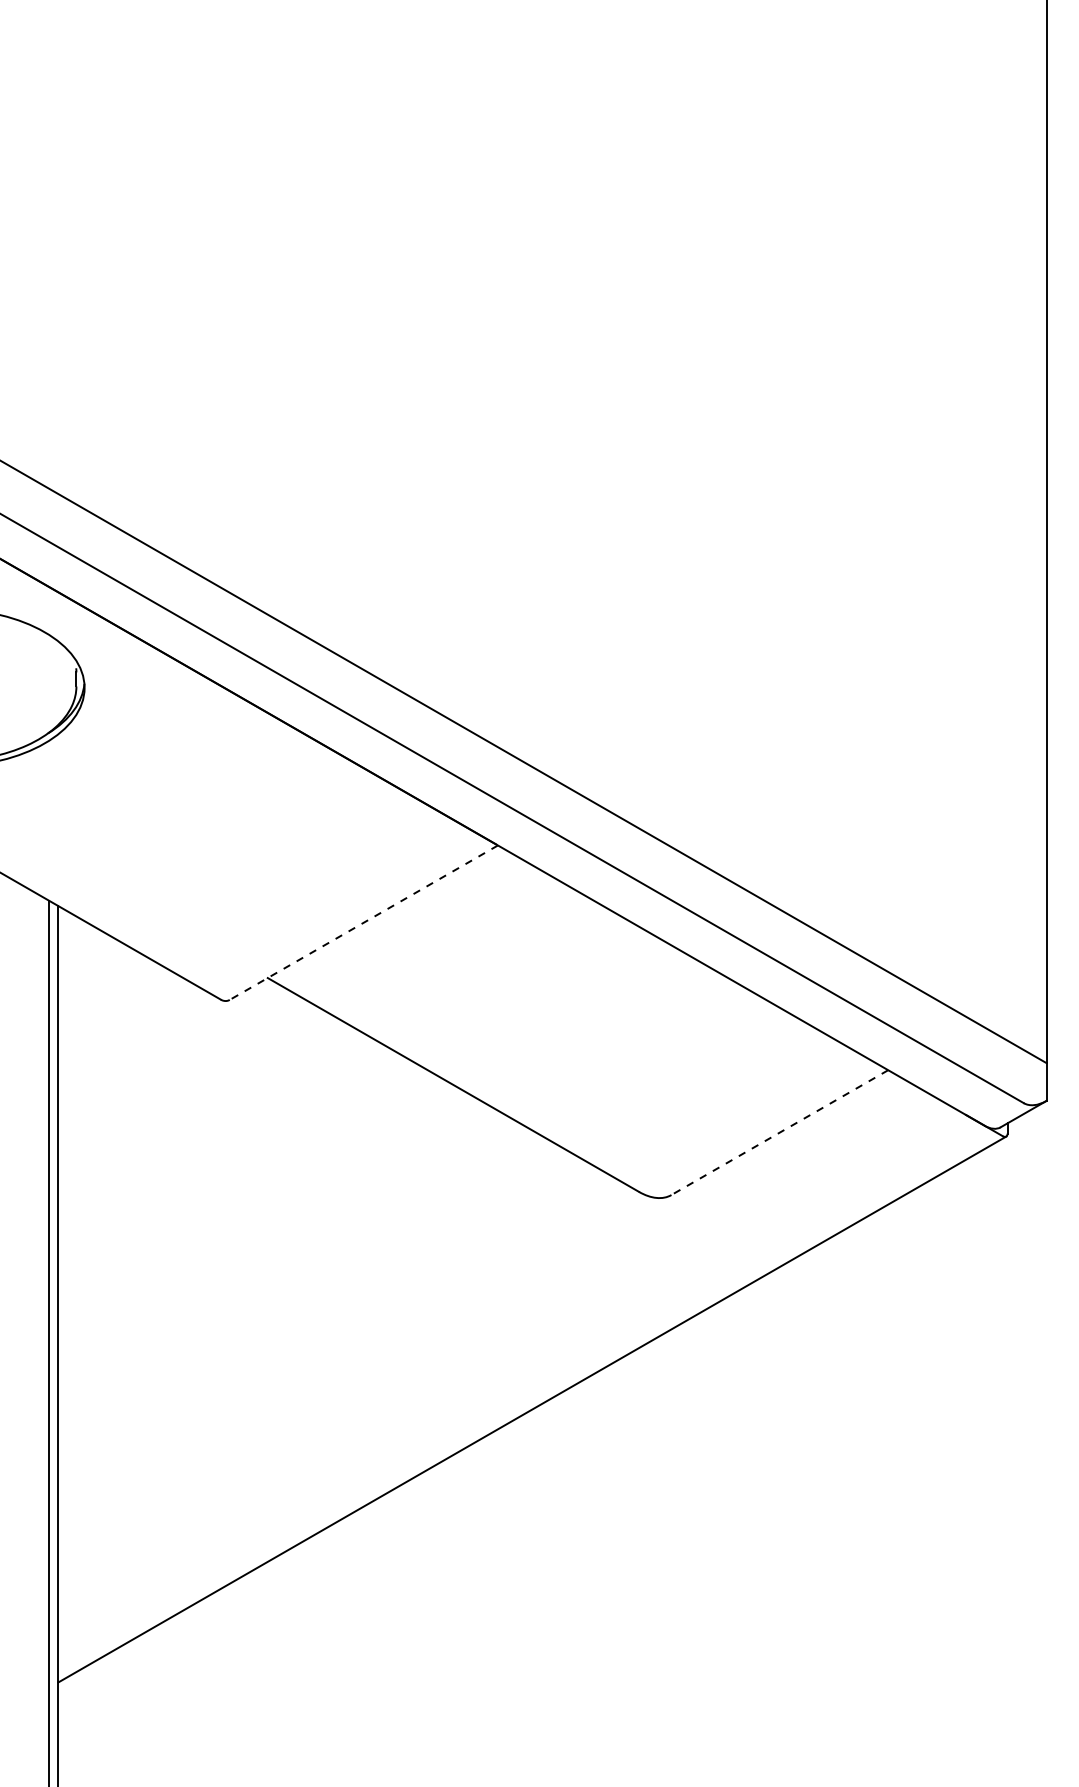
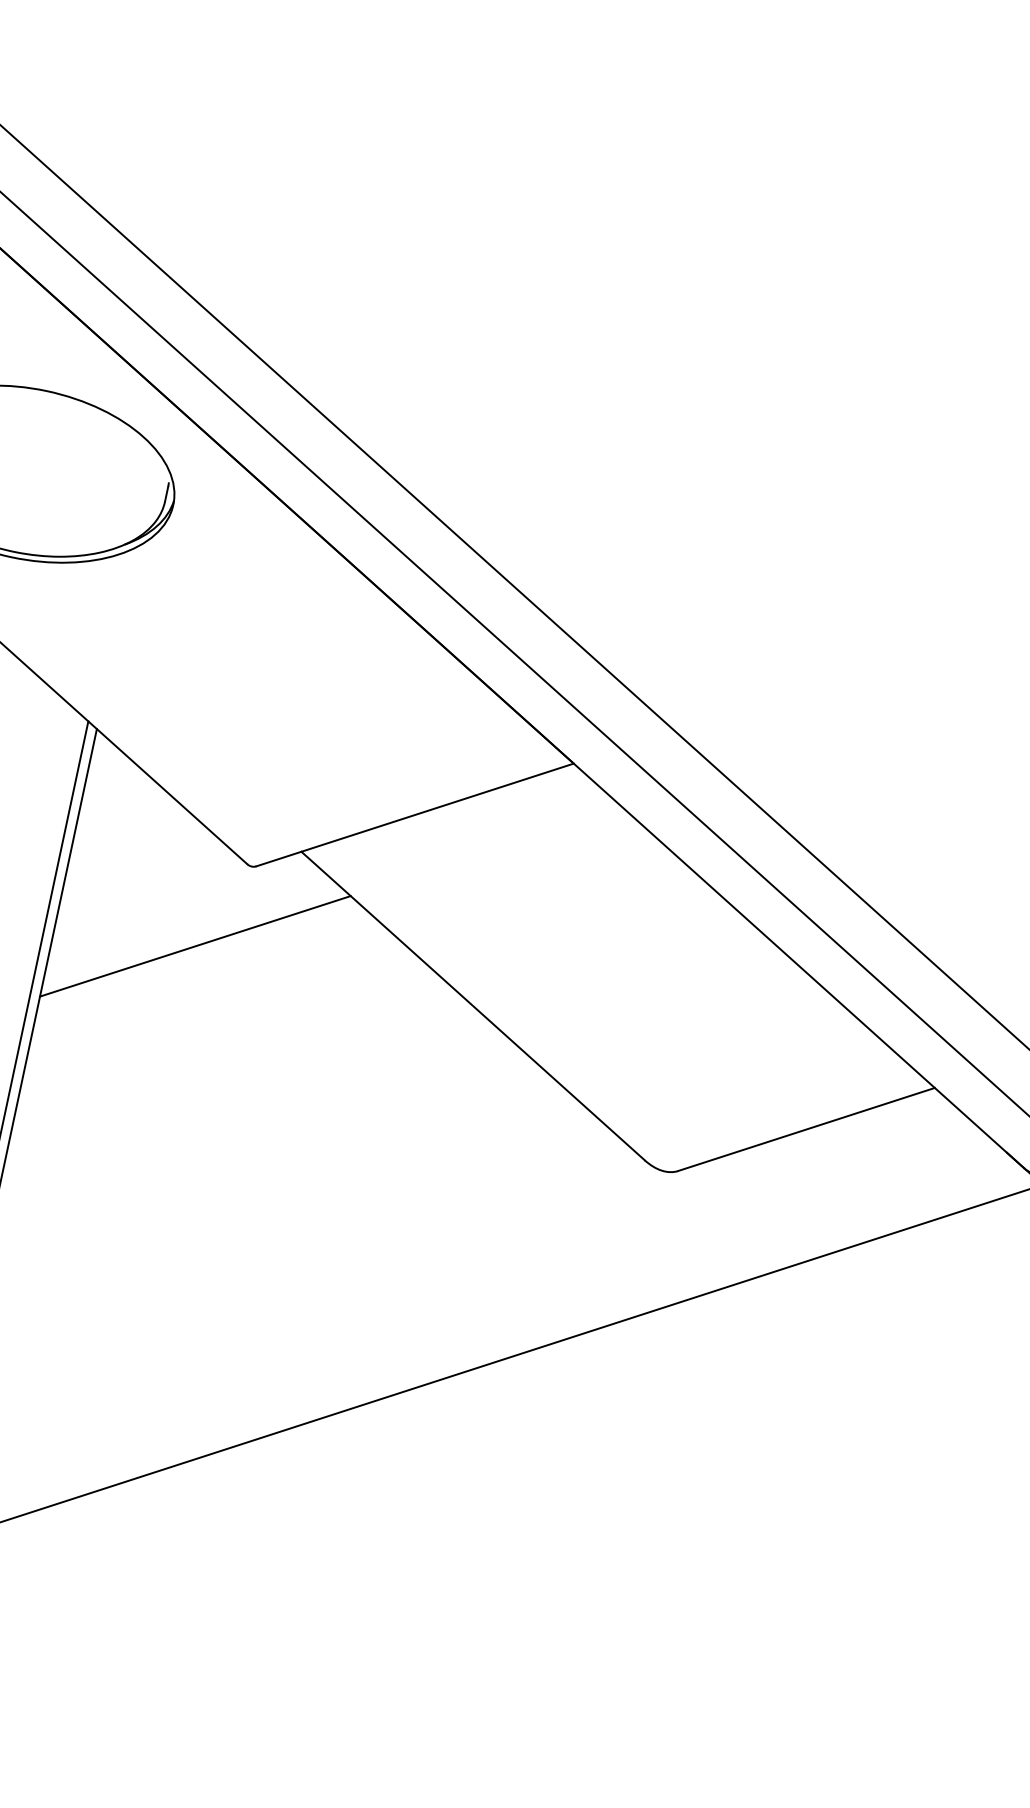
line: (363, 922) -> (414, 814), dashed -> solid
line: (189, 1083) -> (195, 945), added
line: (779, 1132) -> (806, 1129), dashed -> solid

